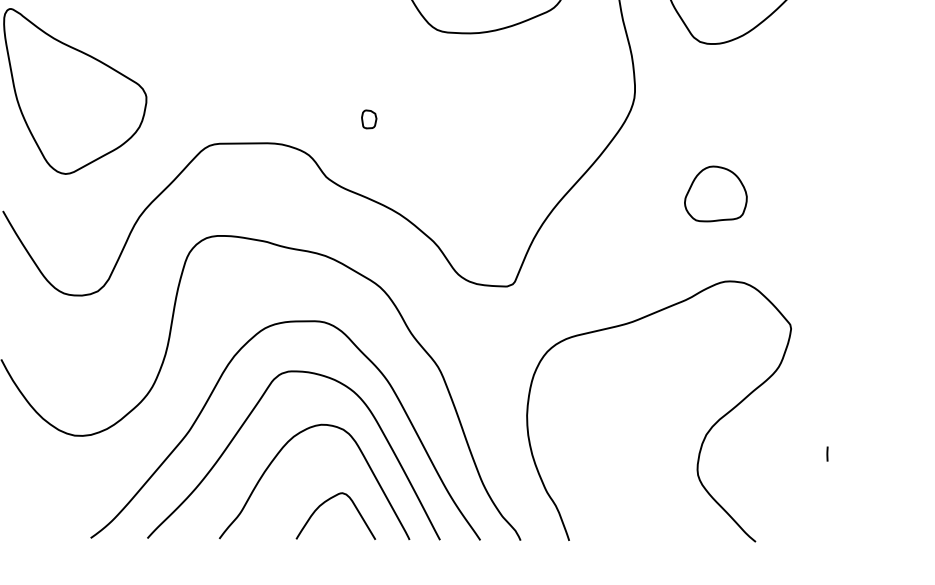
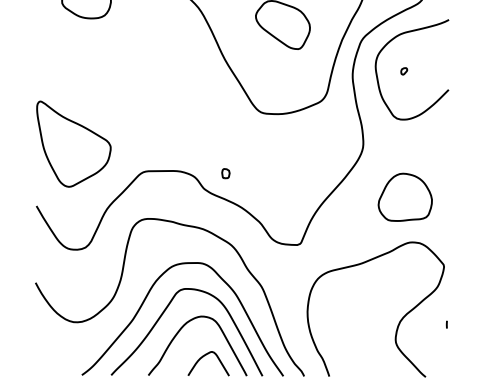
part: (368, 119) -> (225, 173), moved
part: (714, 192) -> (404, 196), size x1.67
line: (826, 453) -> (446, 324), moved

